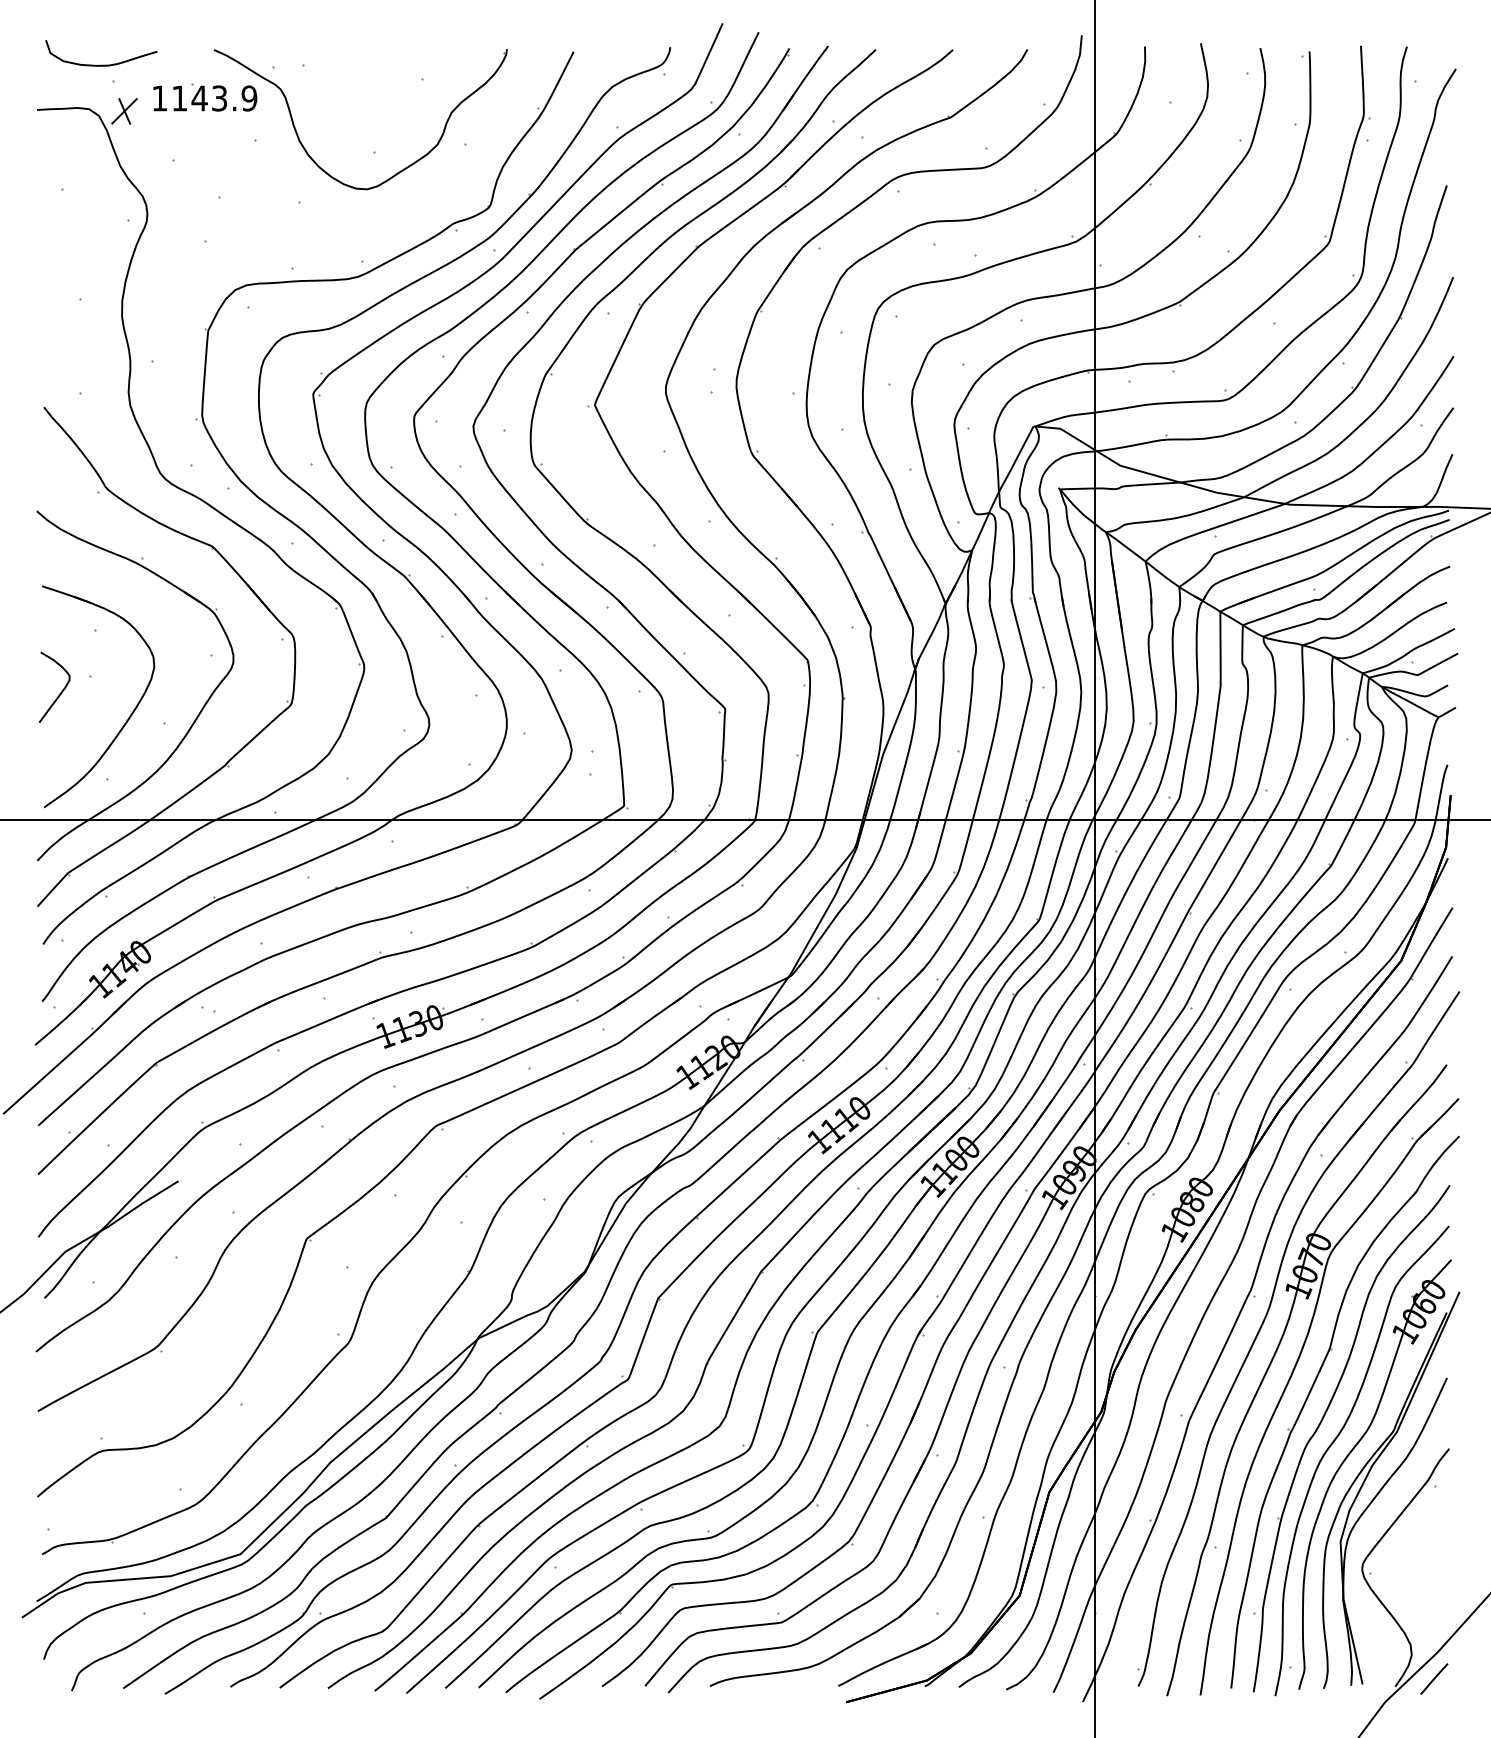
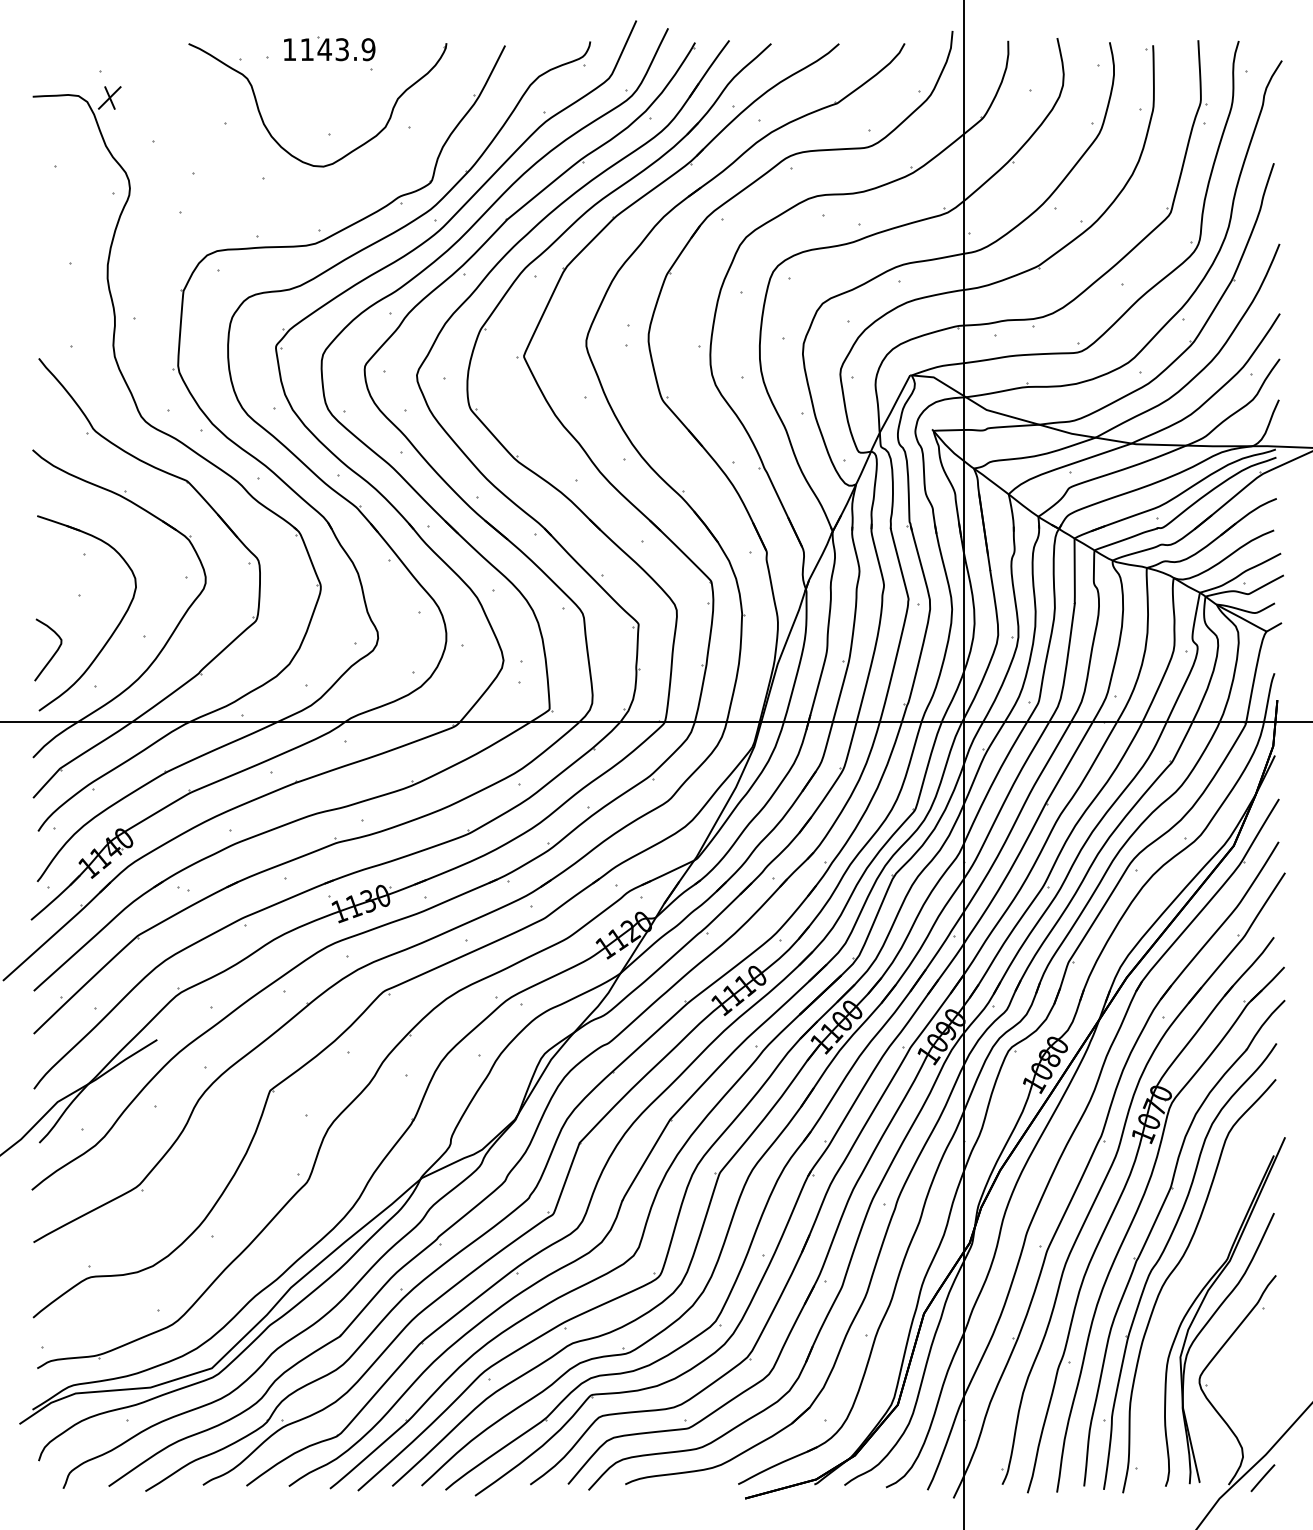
curve: (101, 64) -> (89, 56), removed
part: (205, 97) -> (329, 48), moved
curve: (60, 692) -> (53, 654), moved
part: (1350, 1454) -> (1189, 1280), removed

